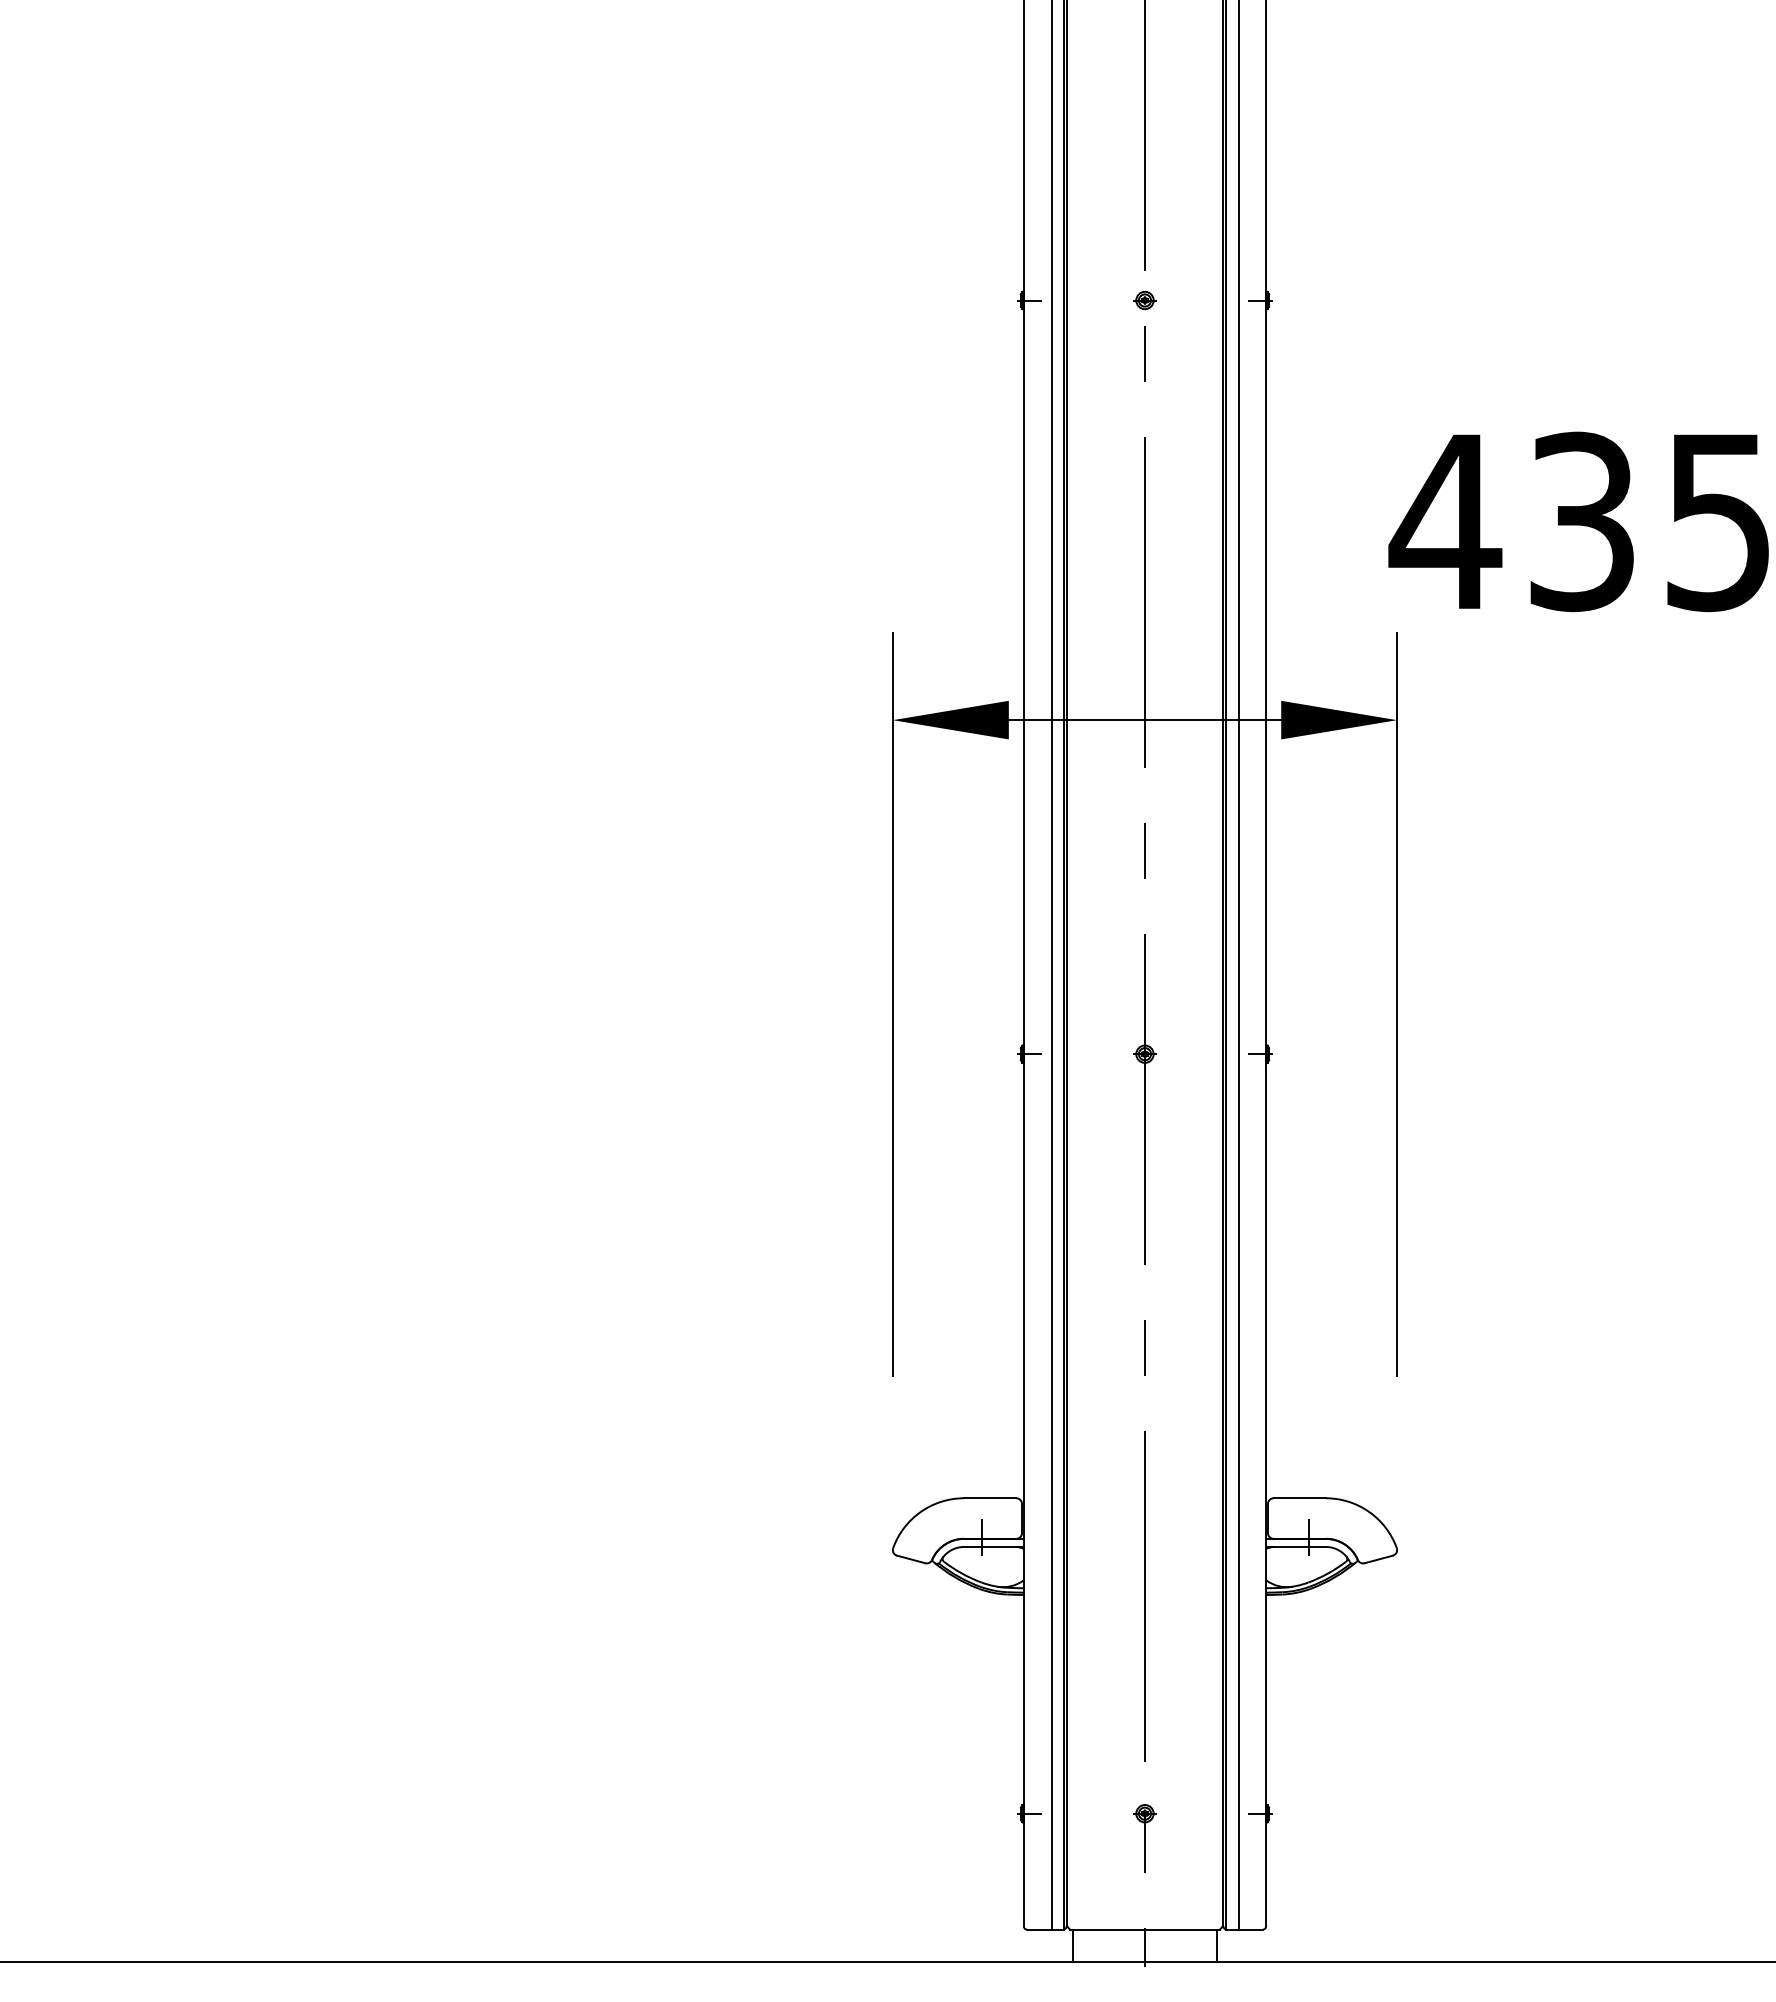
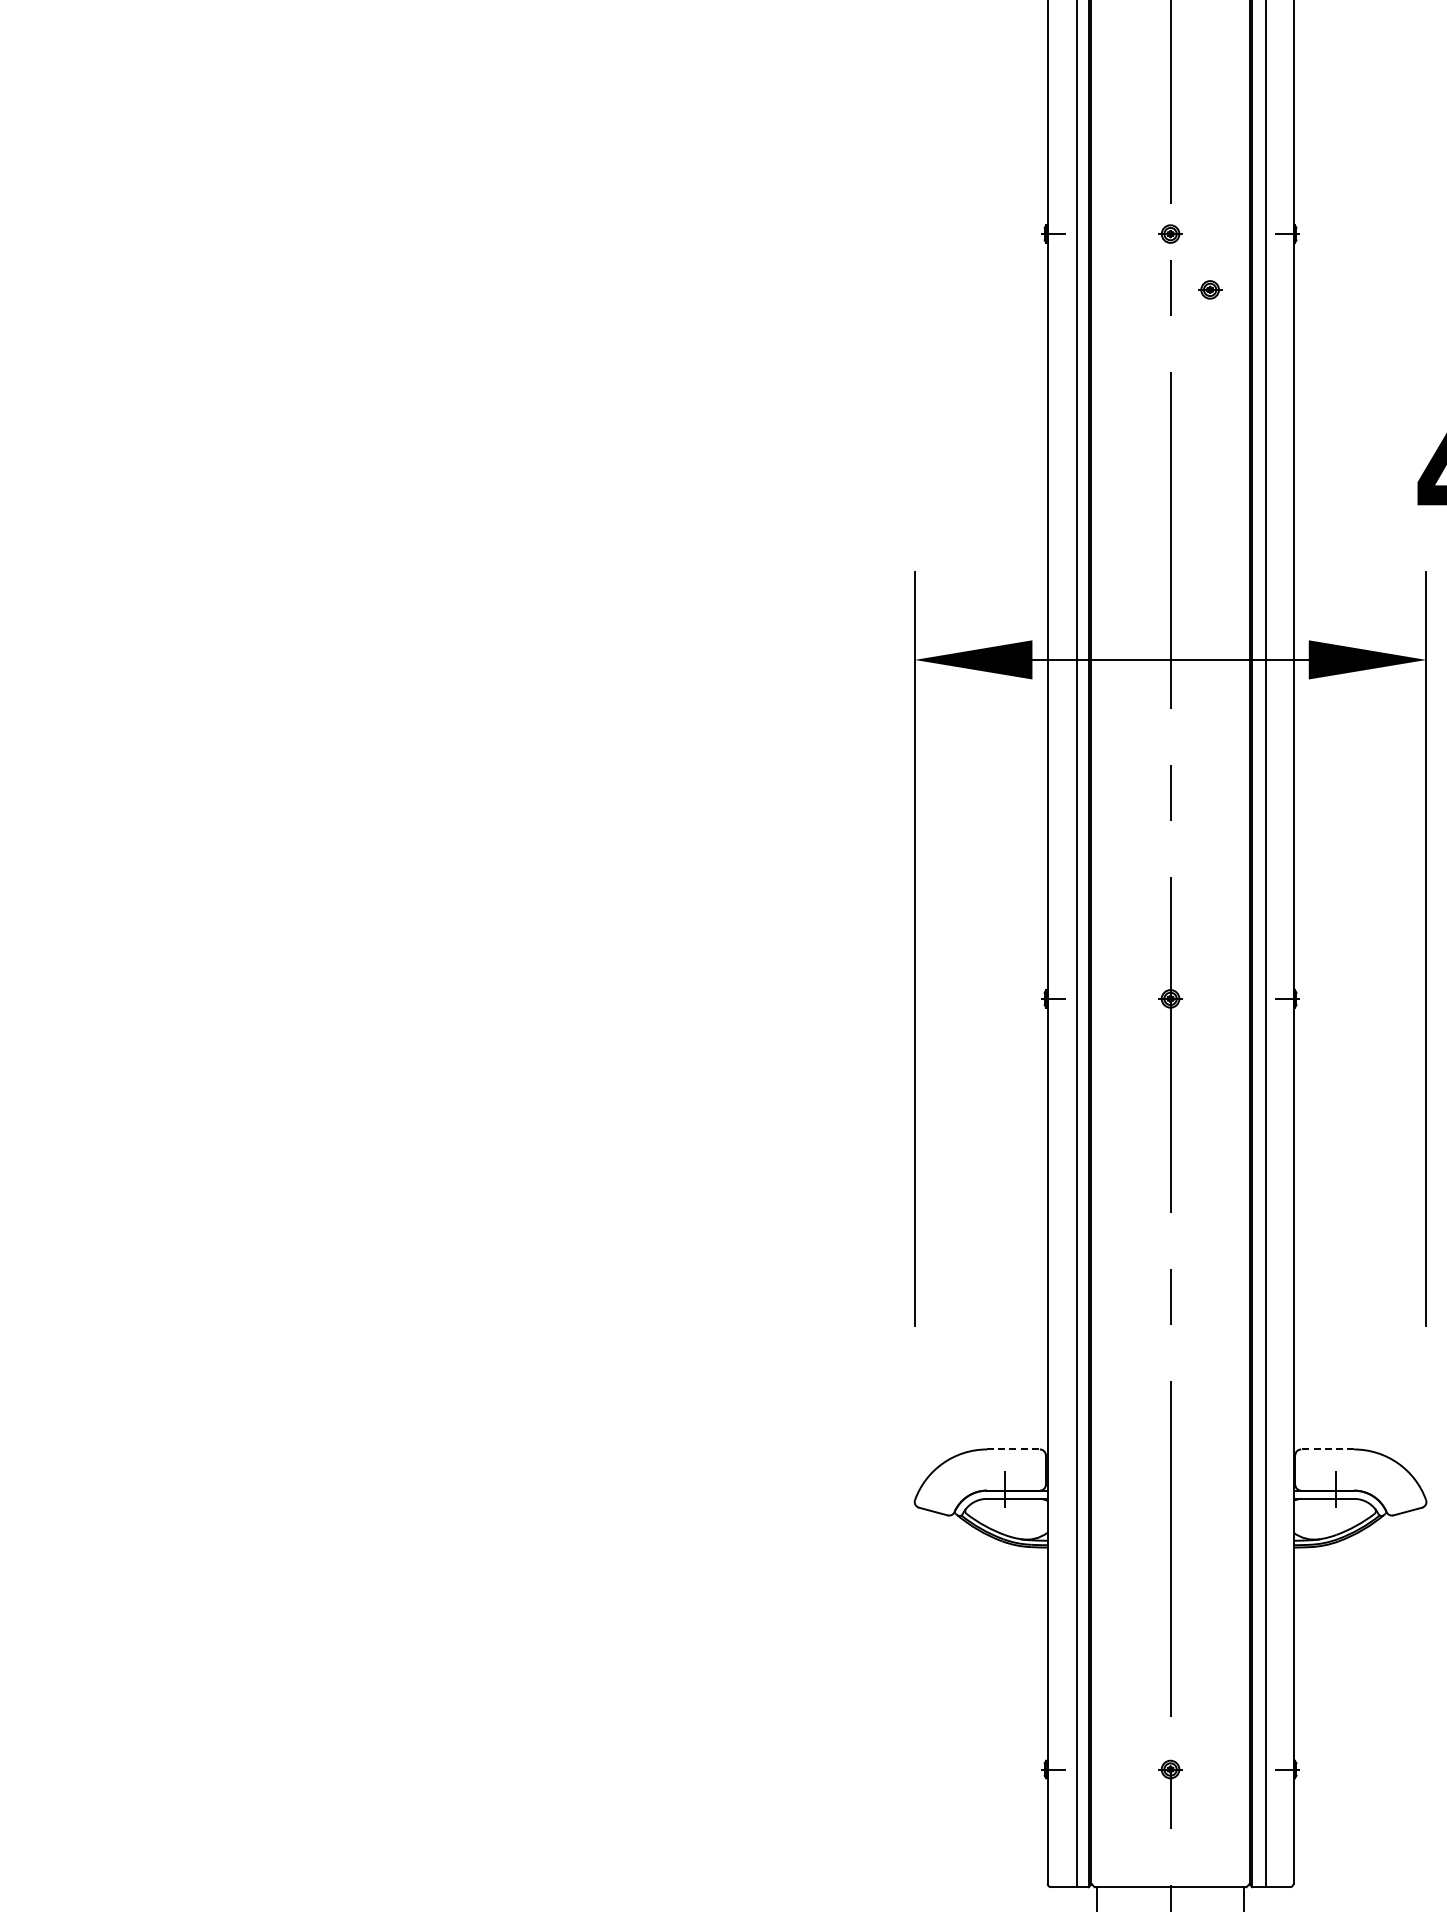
part: (1183, 355) -> (1209, 289), added
line: (990, 1498) -> (1013, 1449), solid -> dashed
line: (1299, 1498) -> (1327, 1449), solid -> dashed

